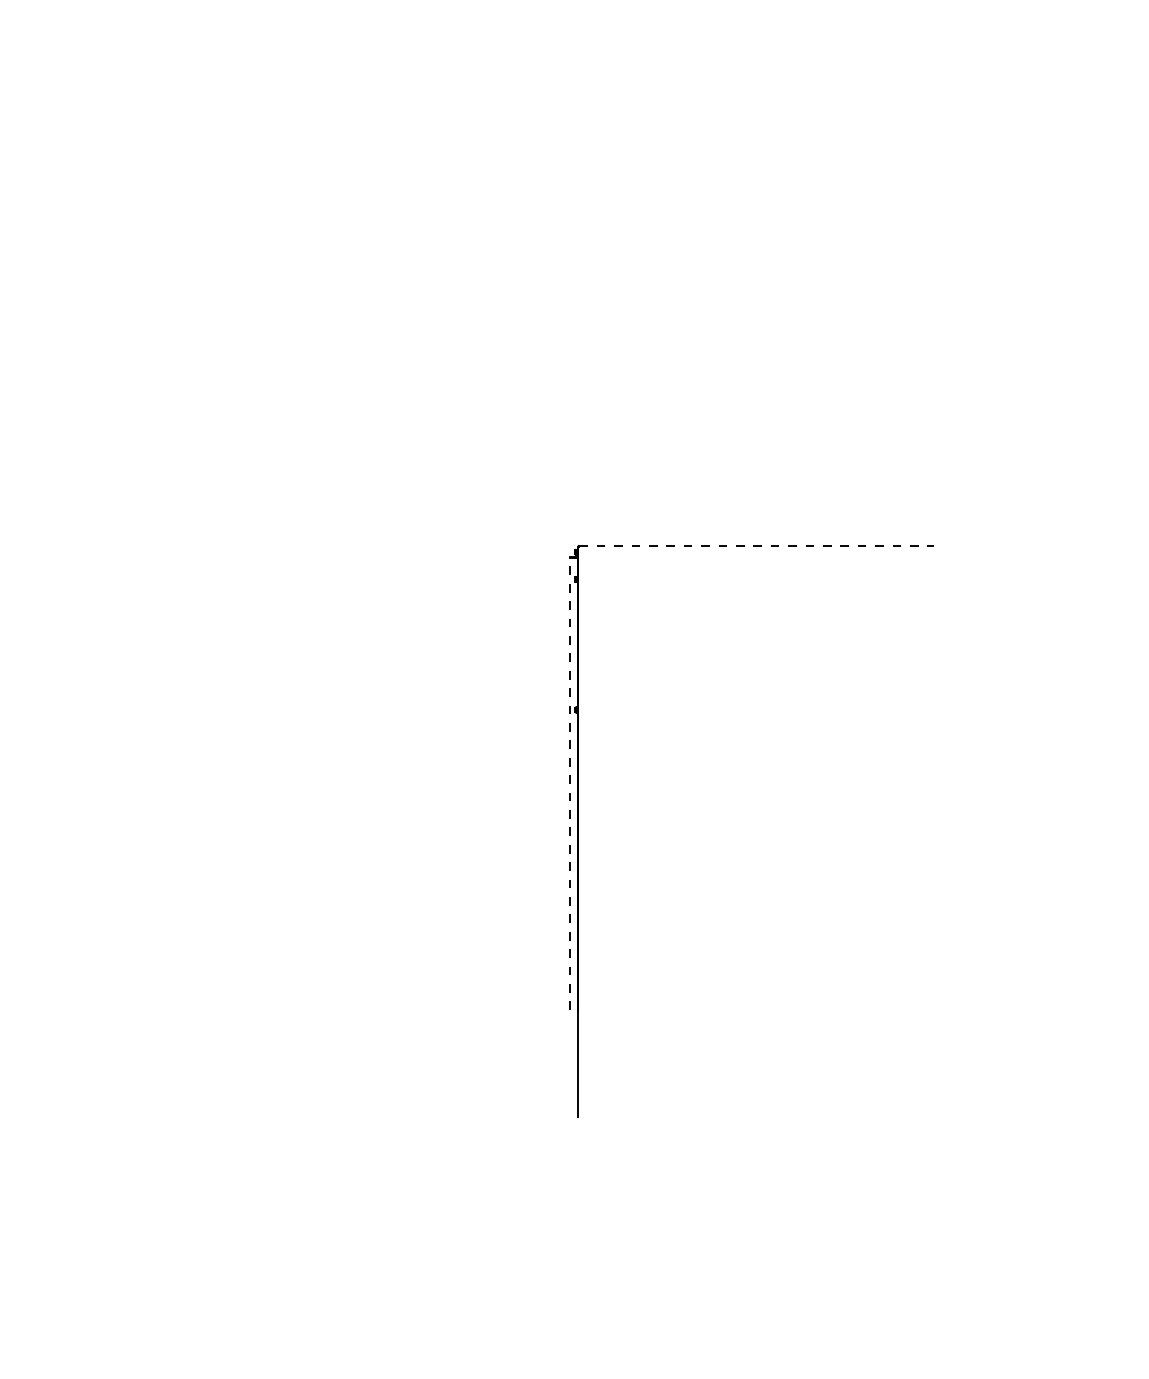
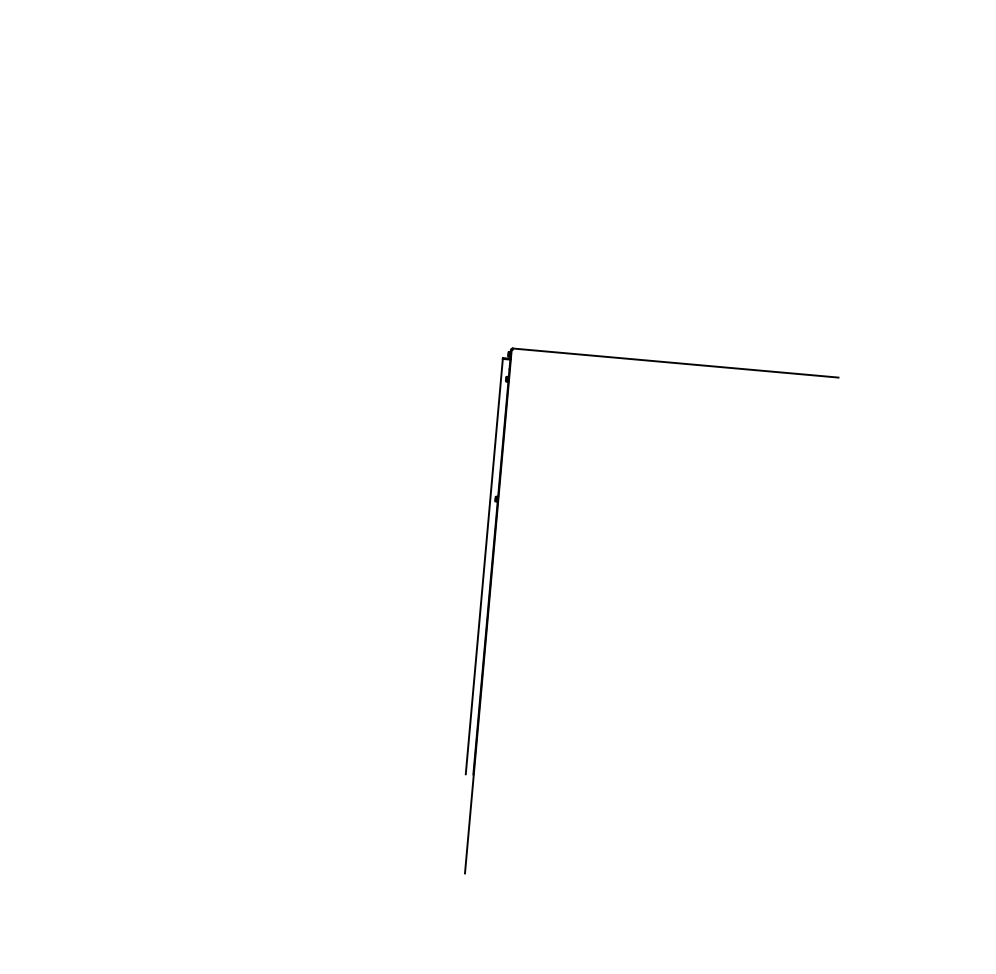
line: (757, 545) -> (676, 362), dashed -> solid
line: (569, 783) -> (484, 566), dashed -> solid

